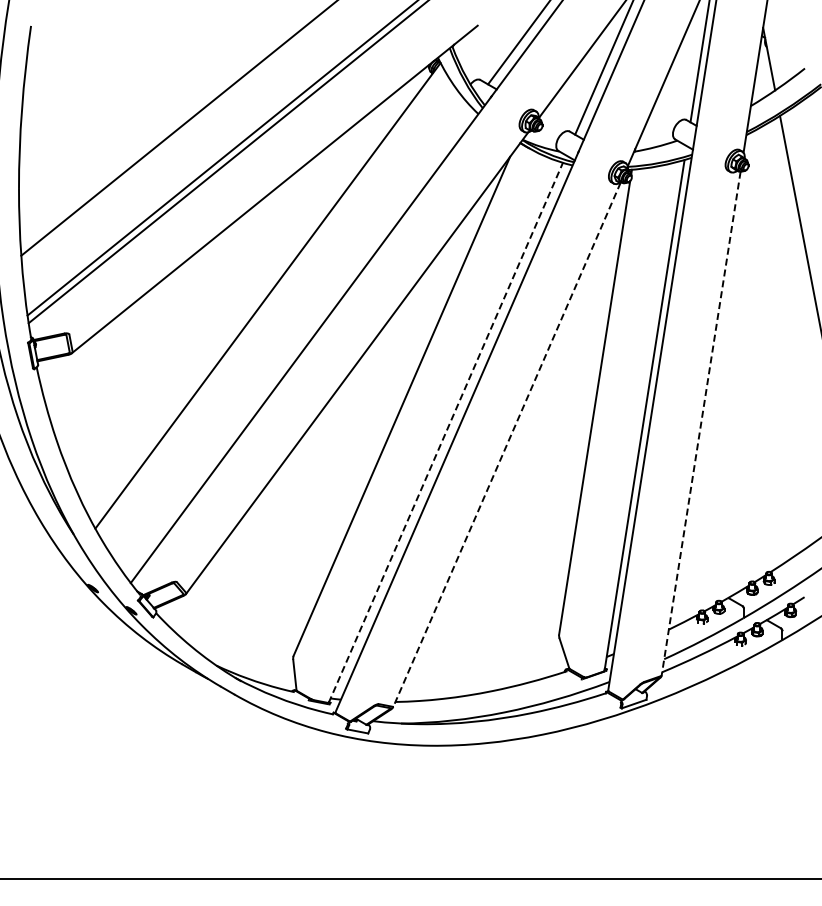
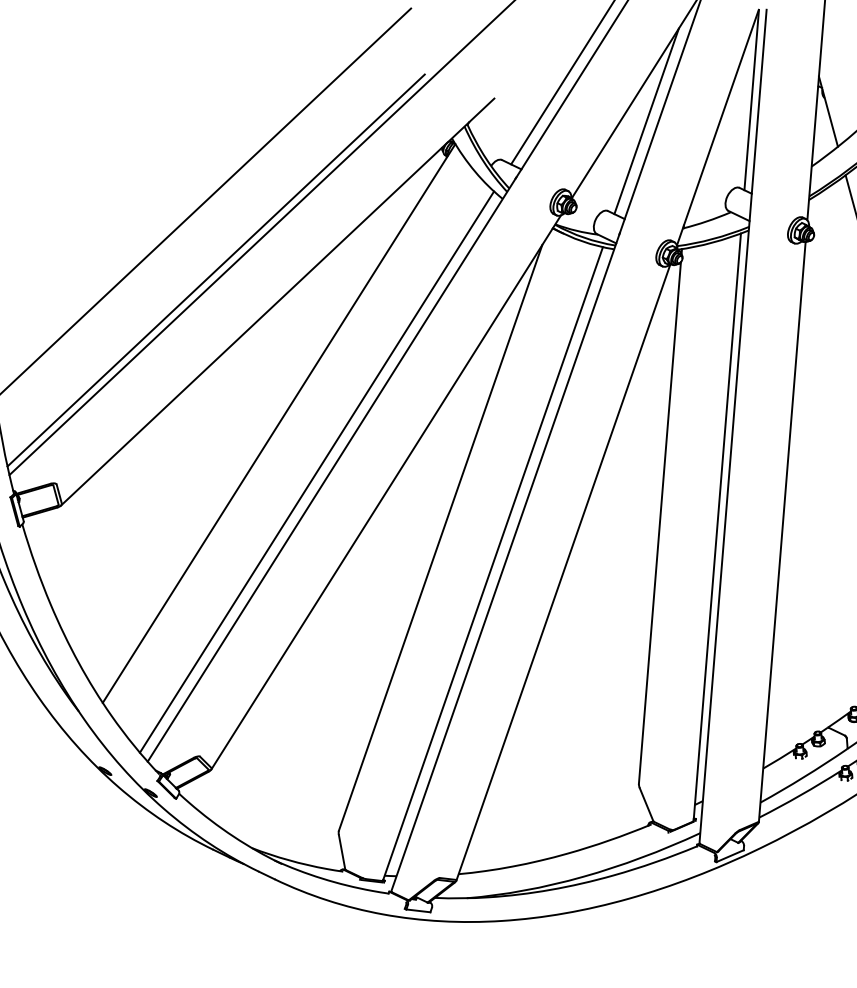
line: (297, 340) -> (316, 471), added
line: (701, 424) -> (782, 532), dashed -> solid
line: (446, 432) -> (493, 563), dashed -> solid
line: (506, 445) -> (562, 573), dashed -> solid

